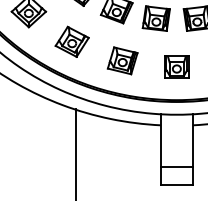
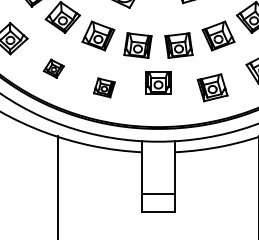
part: (71, 41) -> (53, 68), size x0.6
part: (122, 60) -> (104, 87), size x0.7
part: (176, 66) -> (158, 82), moved

